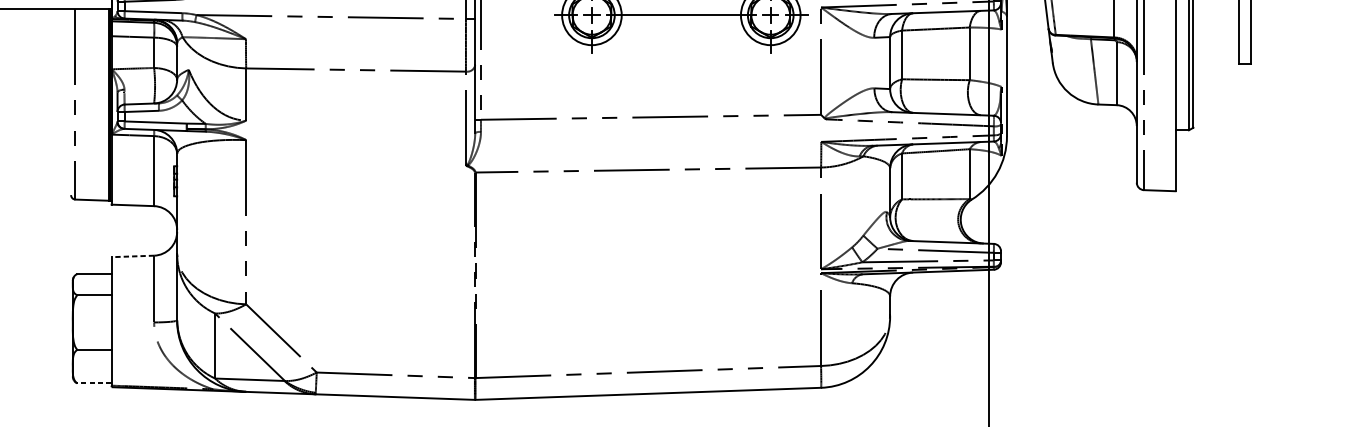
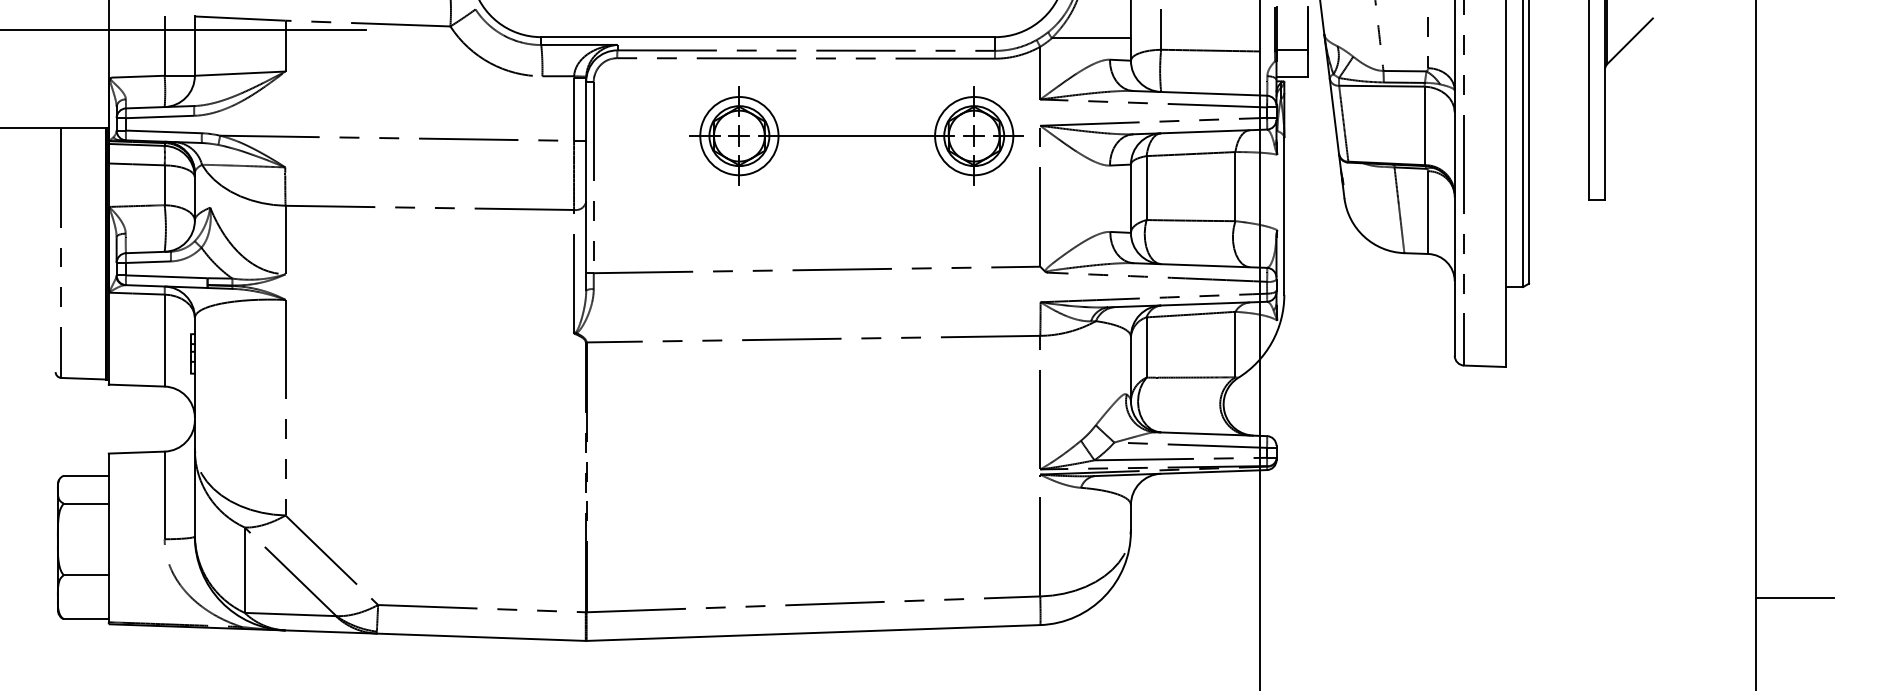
line: (132, 256) -> (136, 452), dashed -> solid
line: (94, 383) -> (86, 619), dashed -> solid

